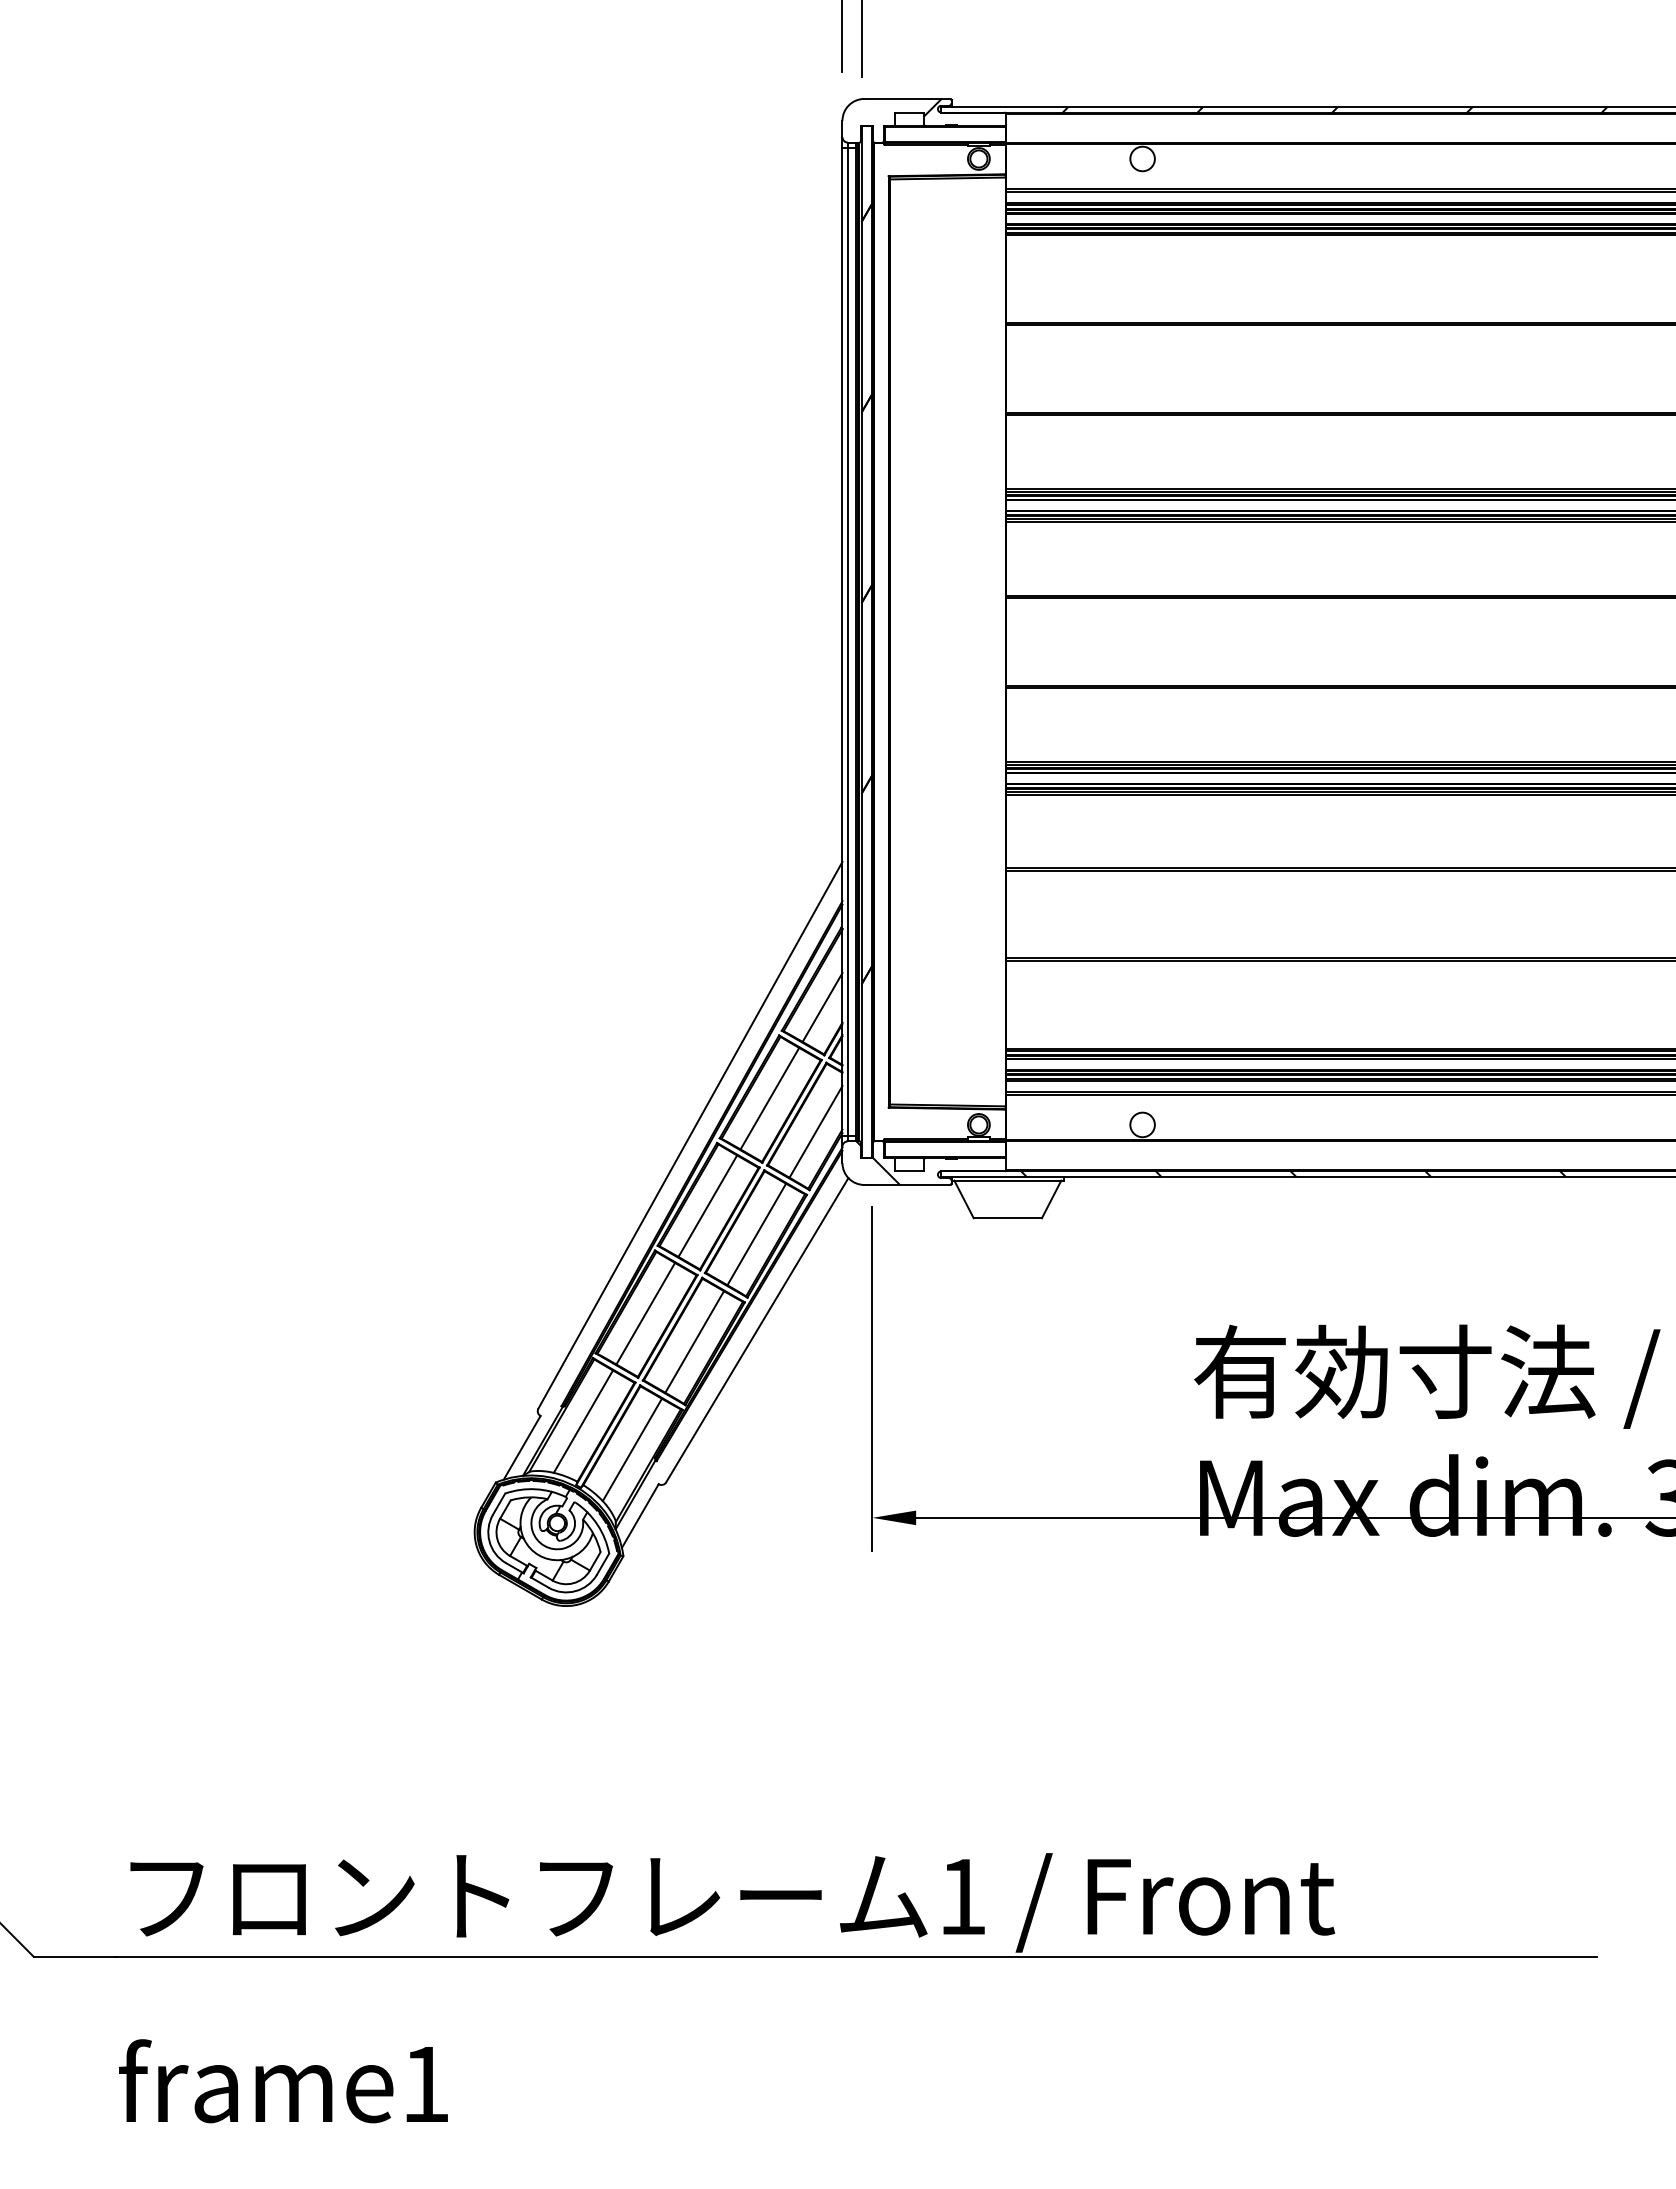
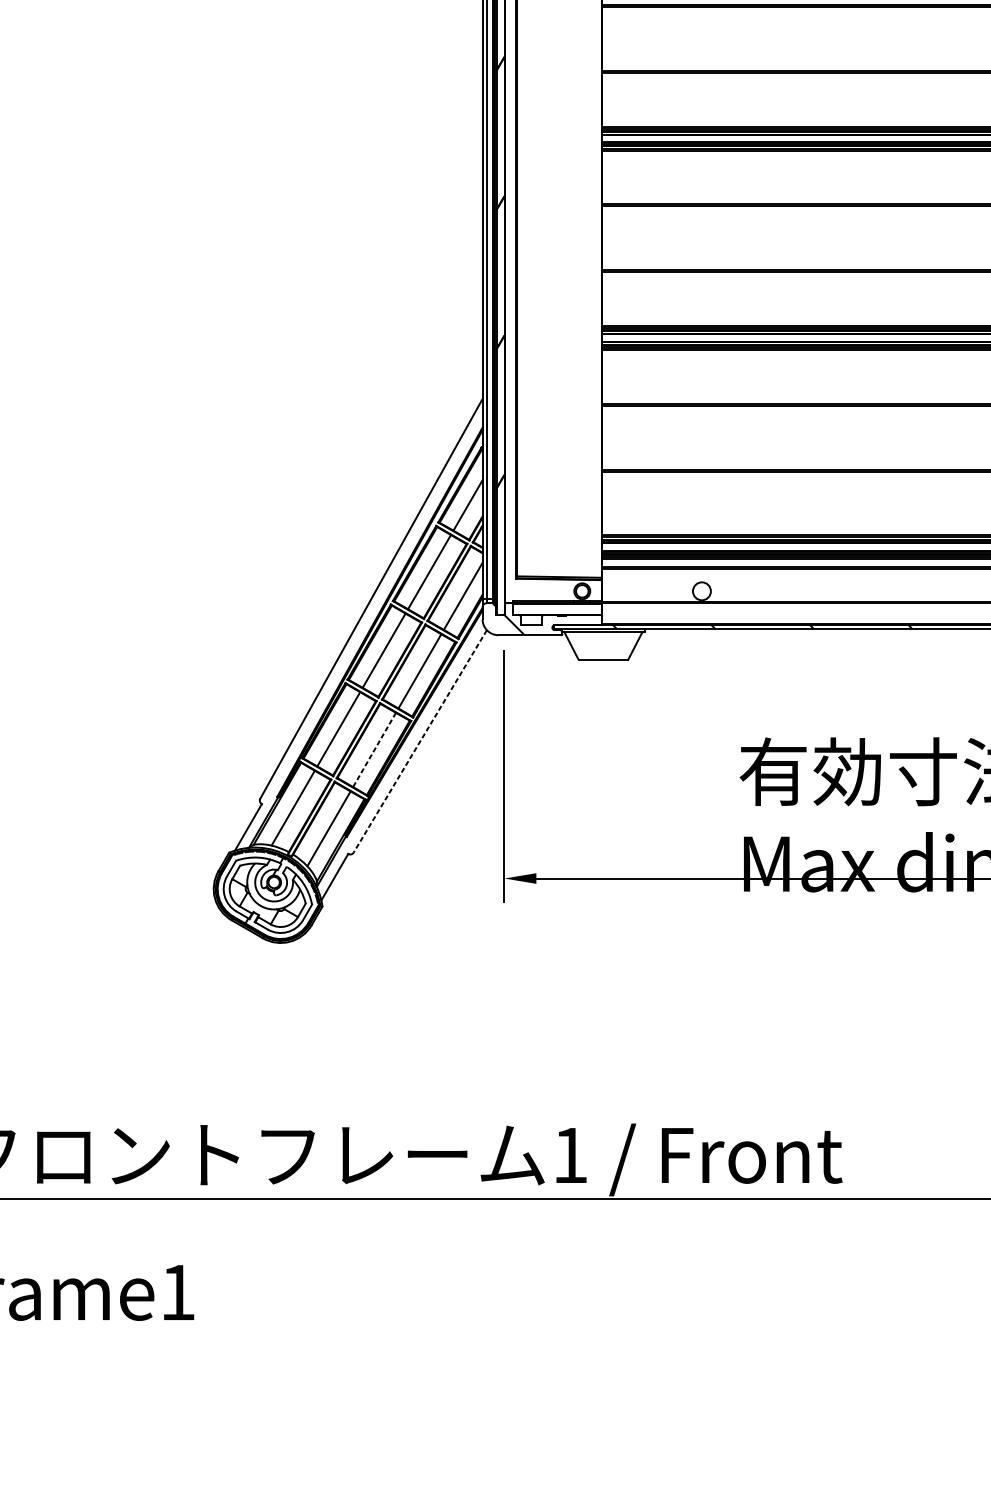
line: (757, 1330) -> (420, 741), solid -> dashed
line: (694, 1341) -> (374, 749), solid -> dashed

